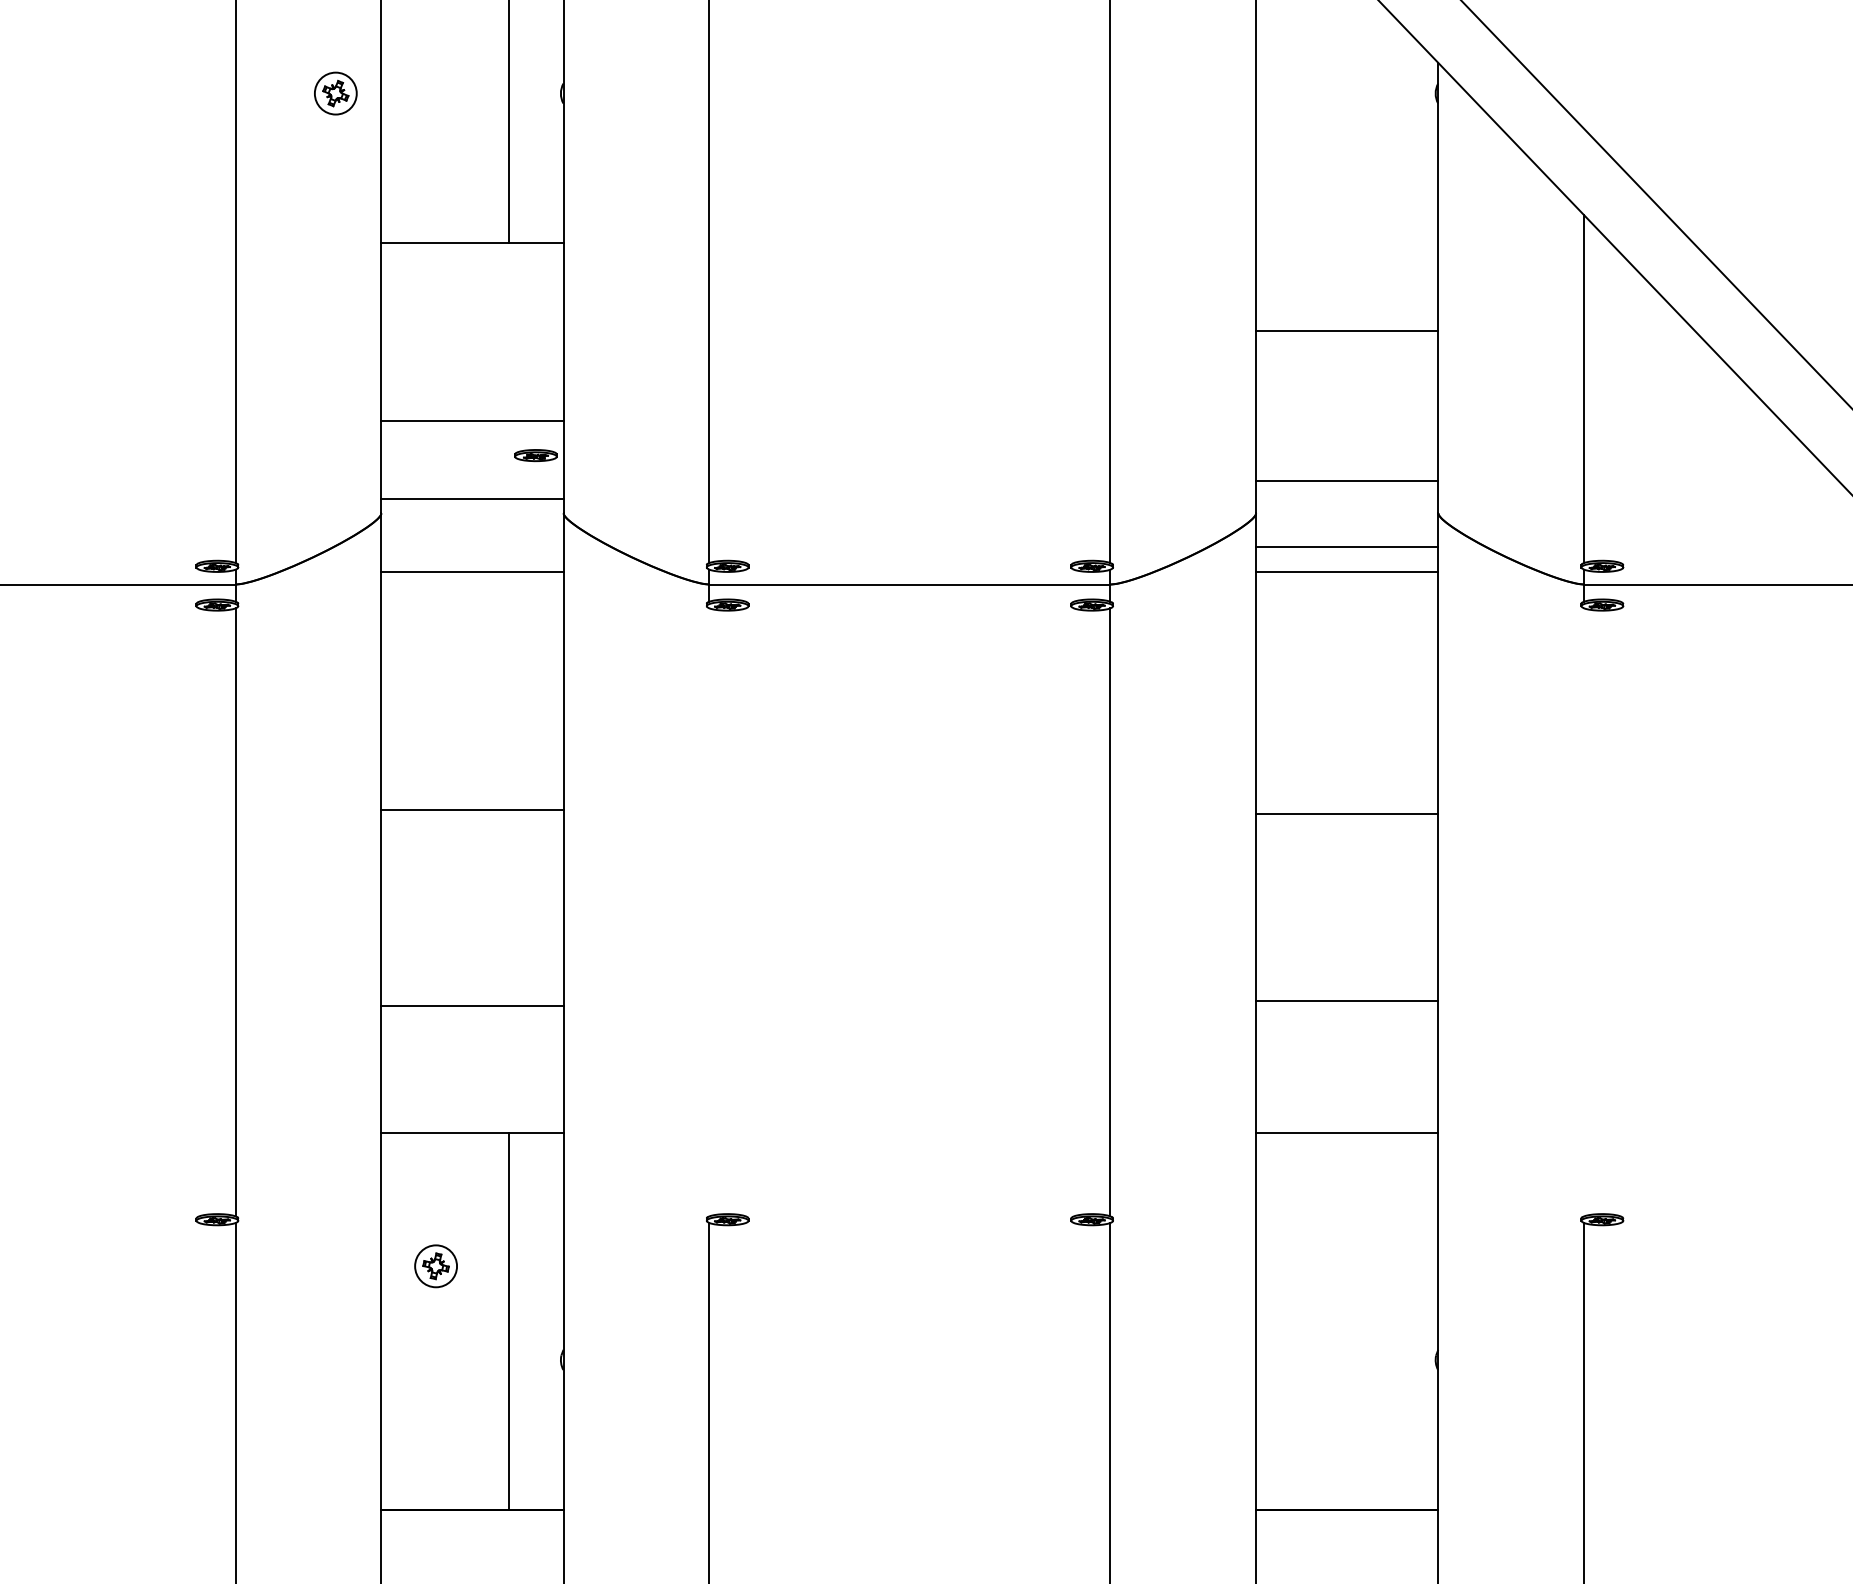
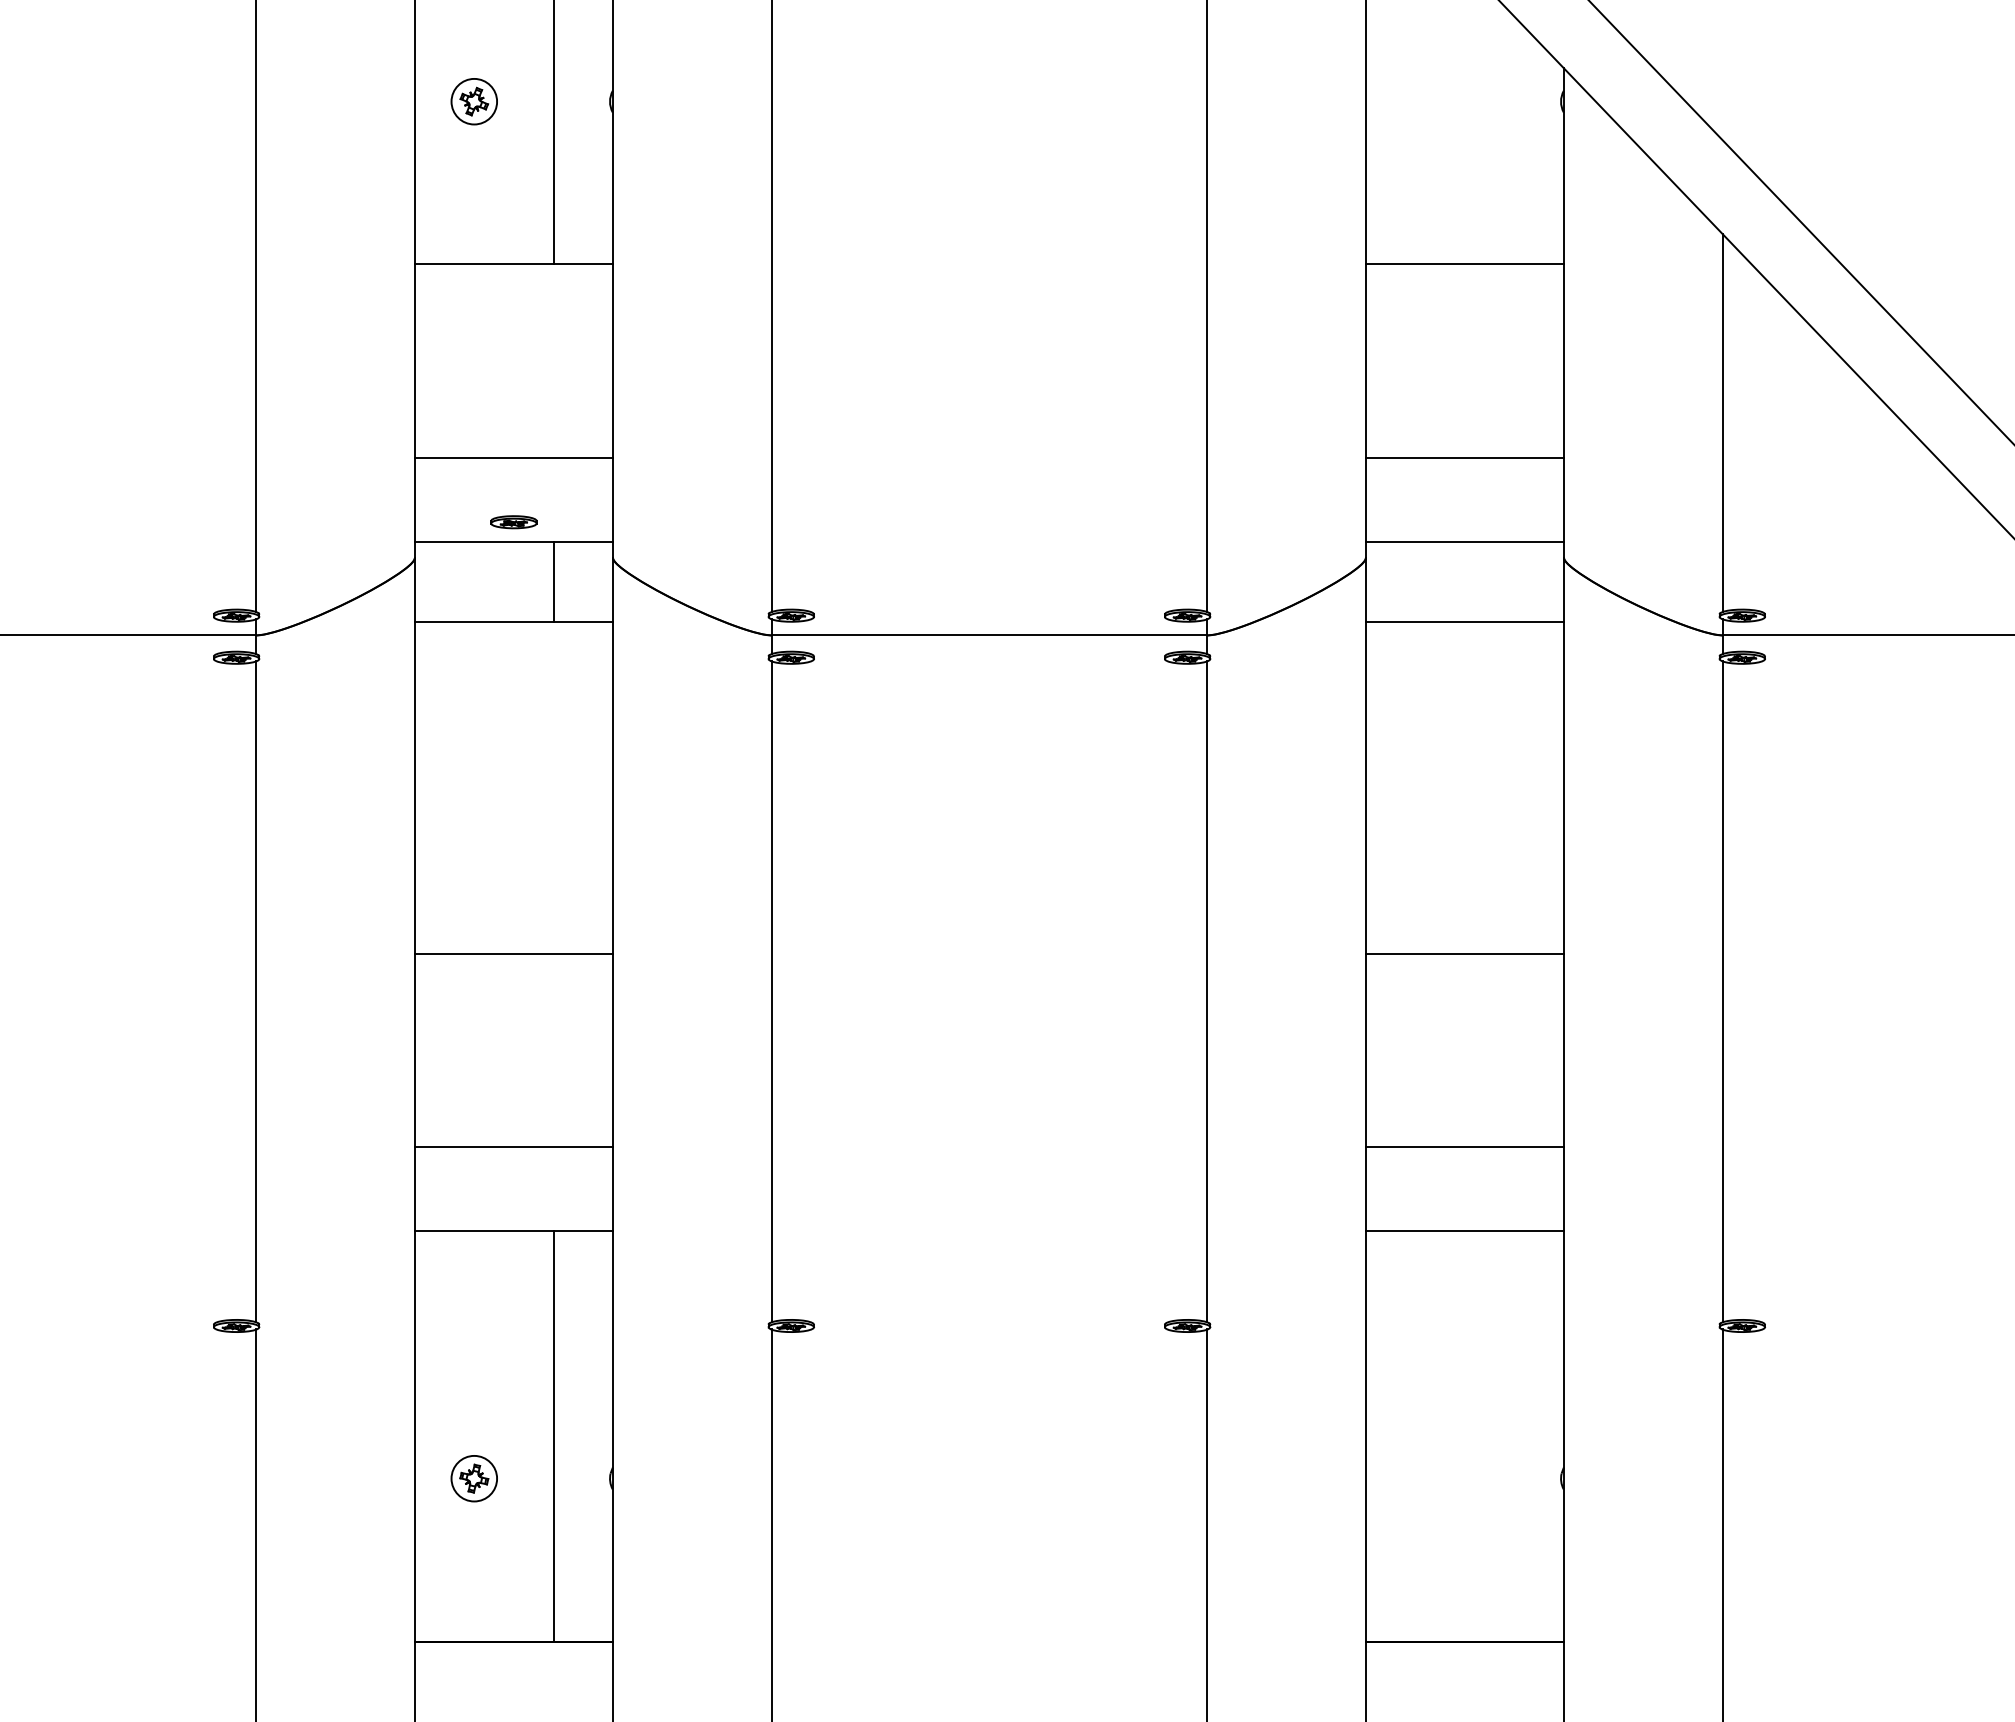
part: (335, 93) -> (473, 101), moved
line: (1346, 330) -> (1464, 264), moved
part: (535, 455) -> (513, 522), moved
line: (1346, 480) -> (1464, 457), moved
line: (508, 535) -> (553, 582), added
line: (1346, 547) -> (1464, 542), moved
line: (472, 809) -> (513, 953), moved
line: (1346, 813) -> (1464, 953), moved
line: (709, 912) -> (771, 991), added
line: (1584, 912) -> (1722, 991), added
line: (1346, 1001) -> (1464, 1147), moved
line: (472, 1005) -> (513, 1147), moved
part: (435, 1266) -> (473, 1478), moved

